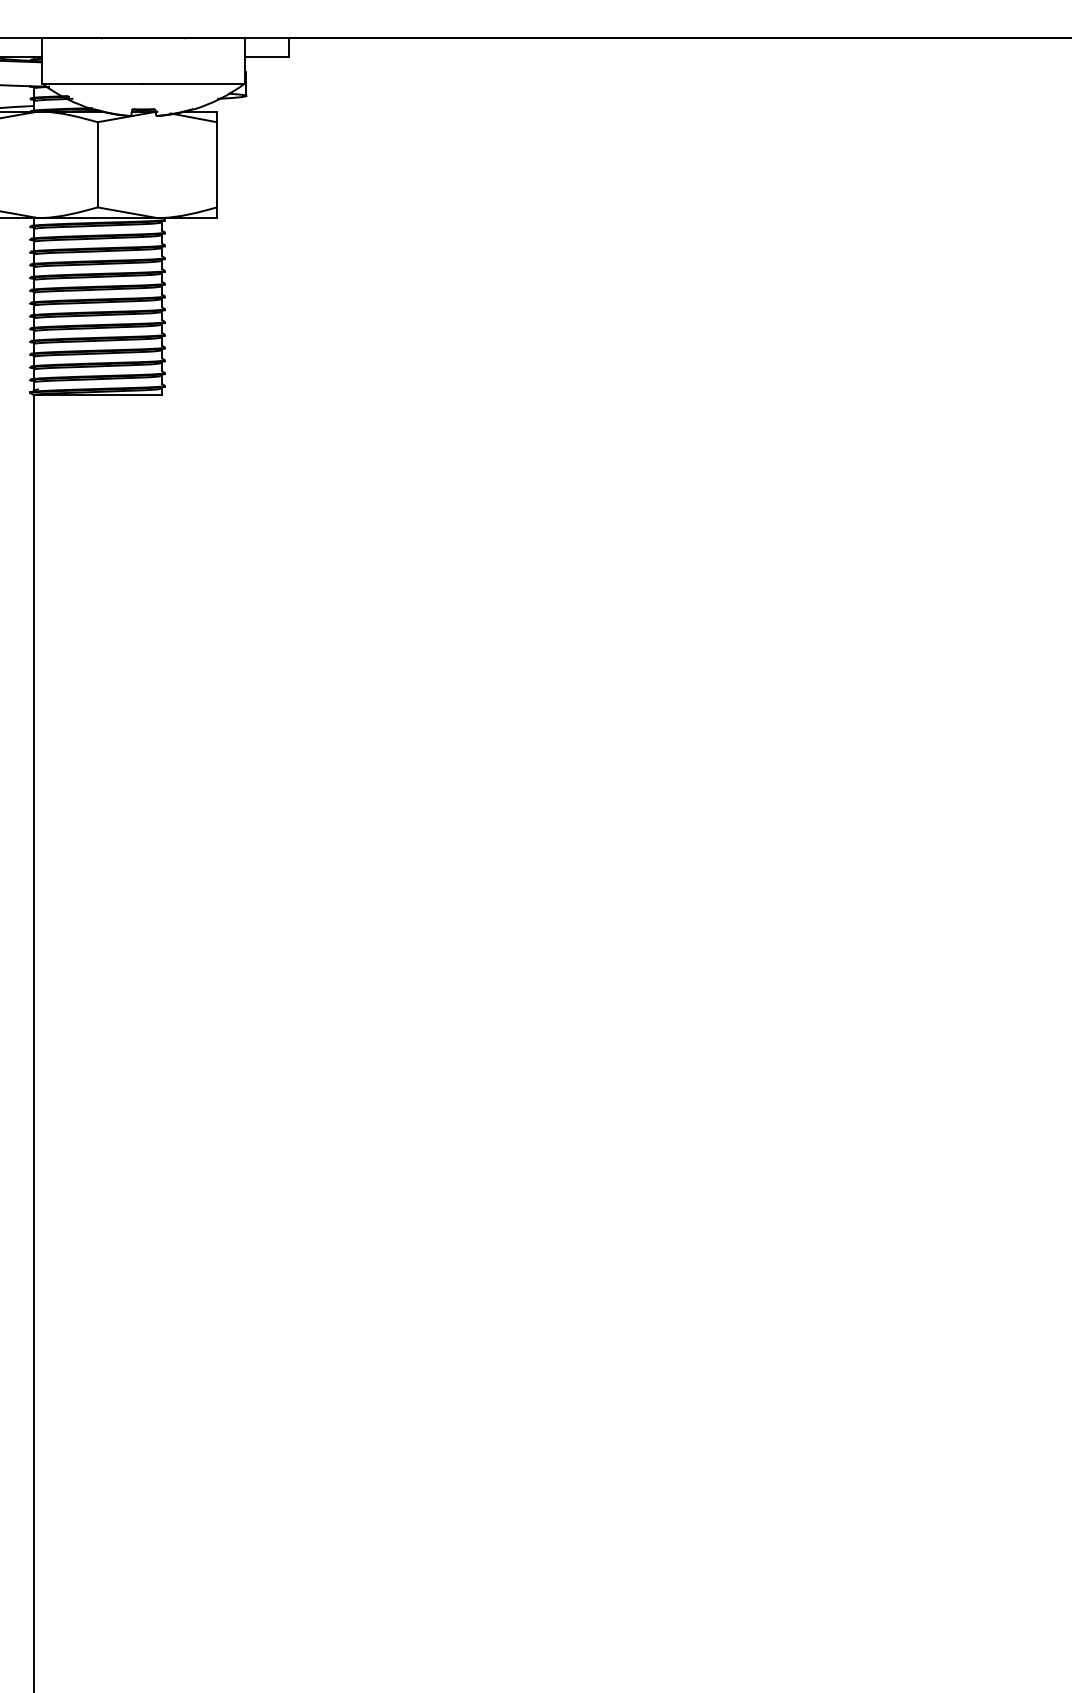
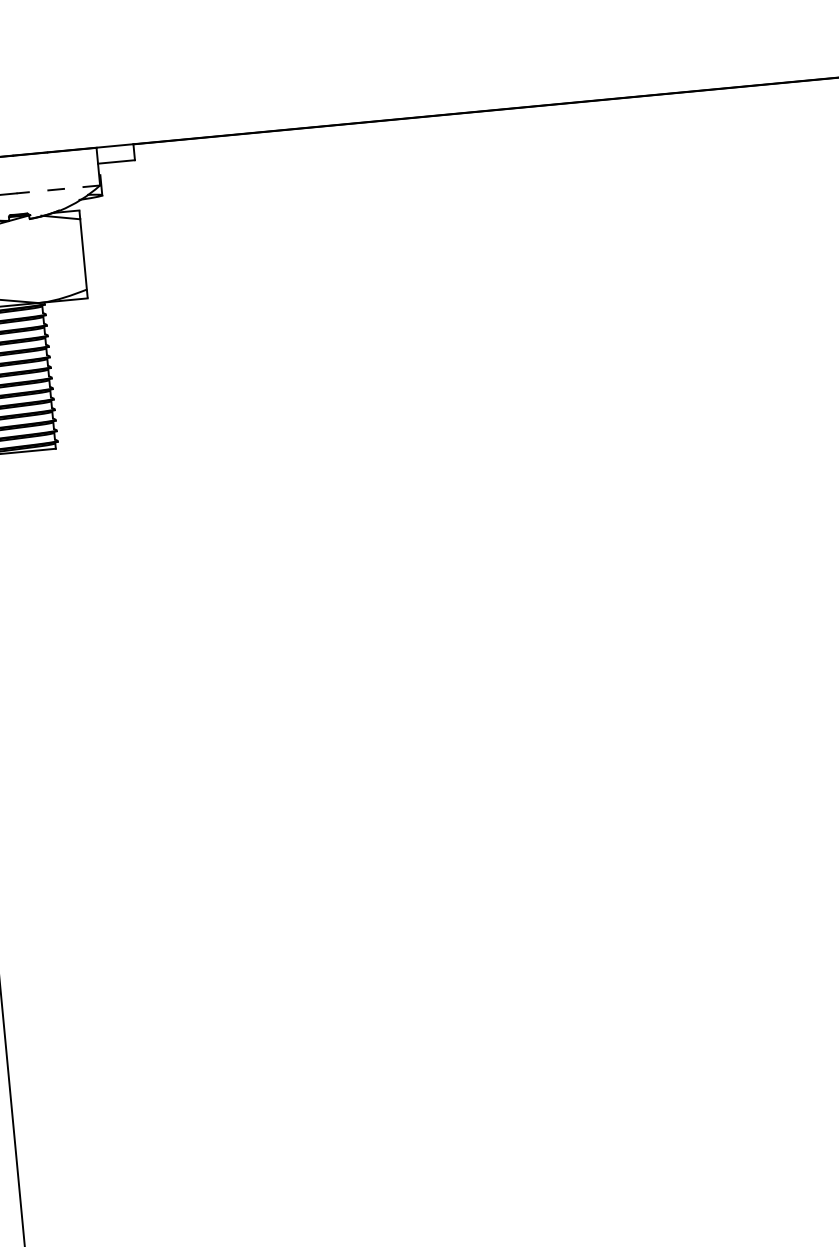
line: (194, 83) -> (58, 189), solid -> dashed

